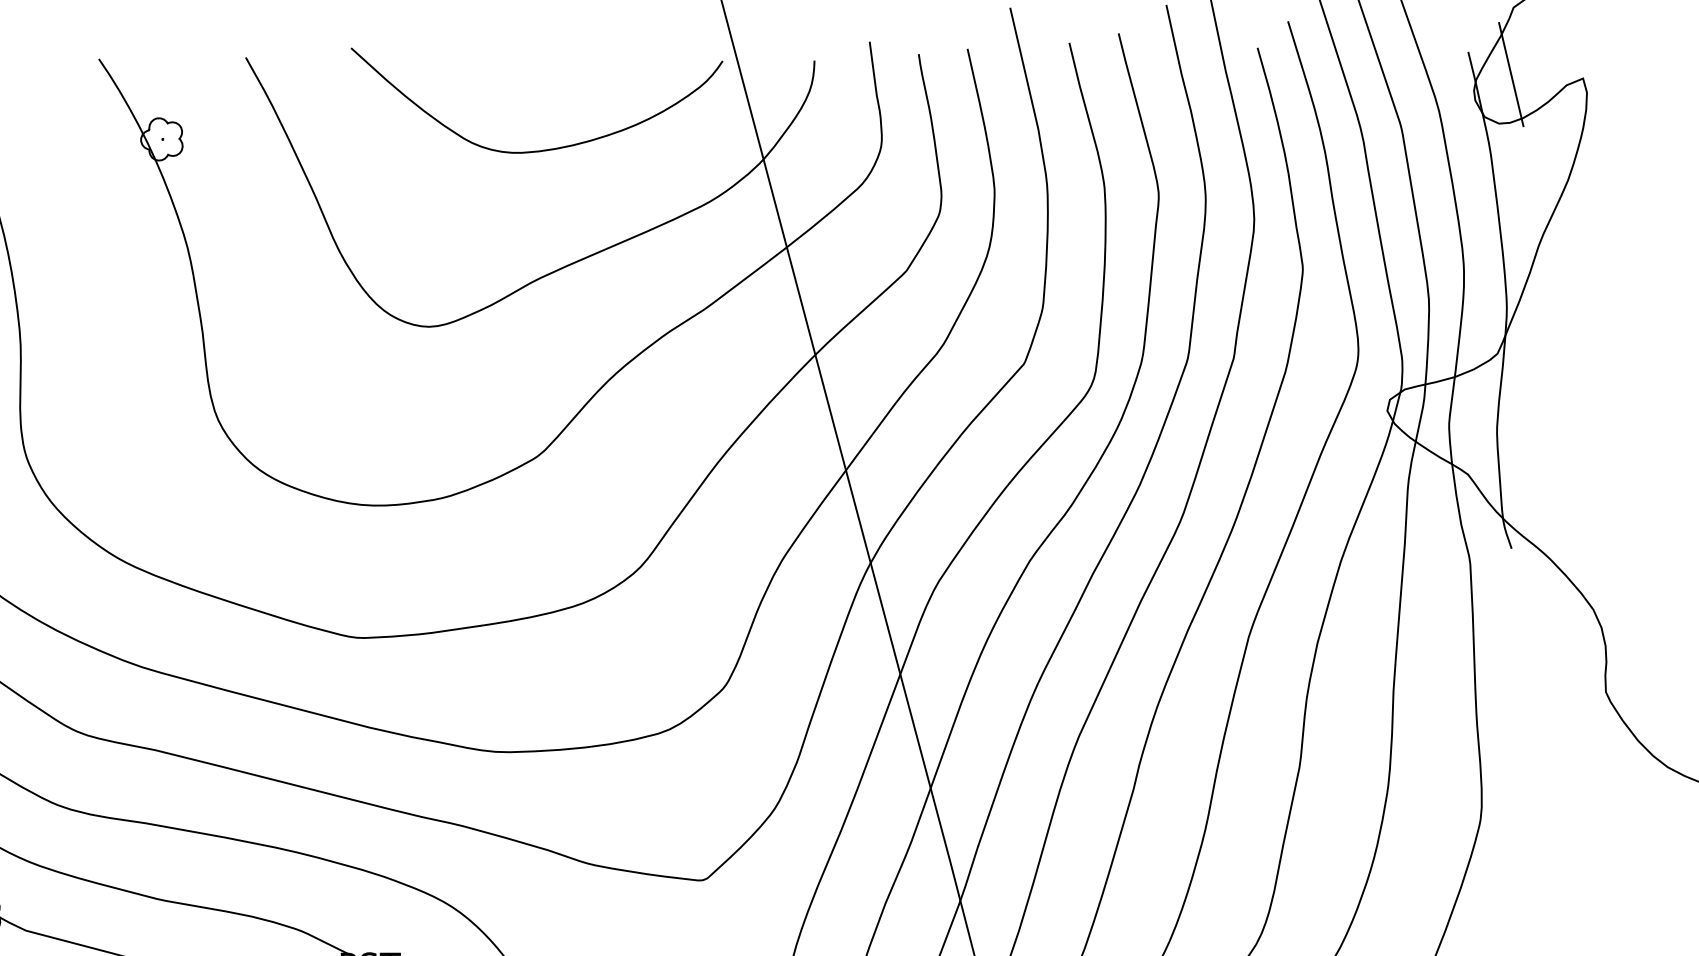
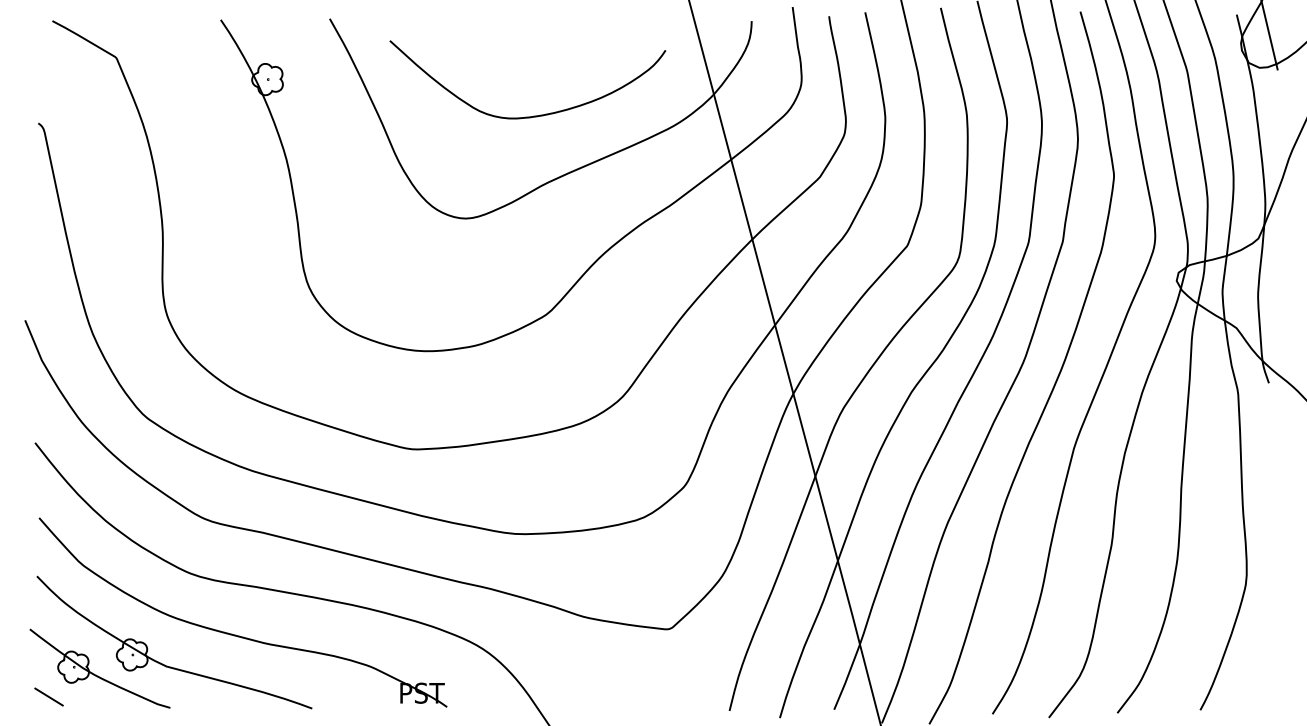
curve: (544, 148) -> (533, 115), moved

